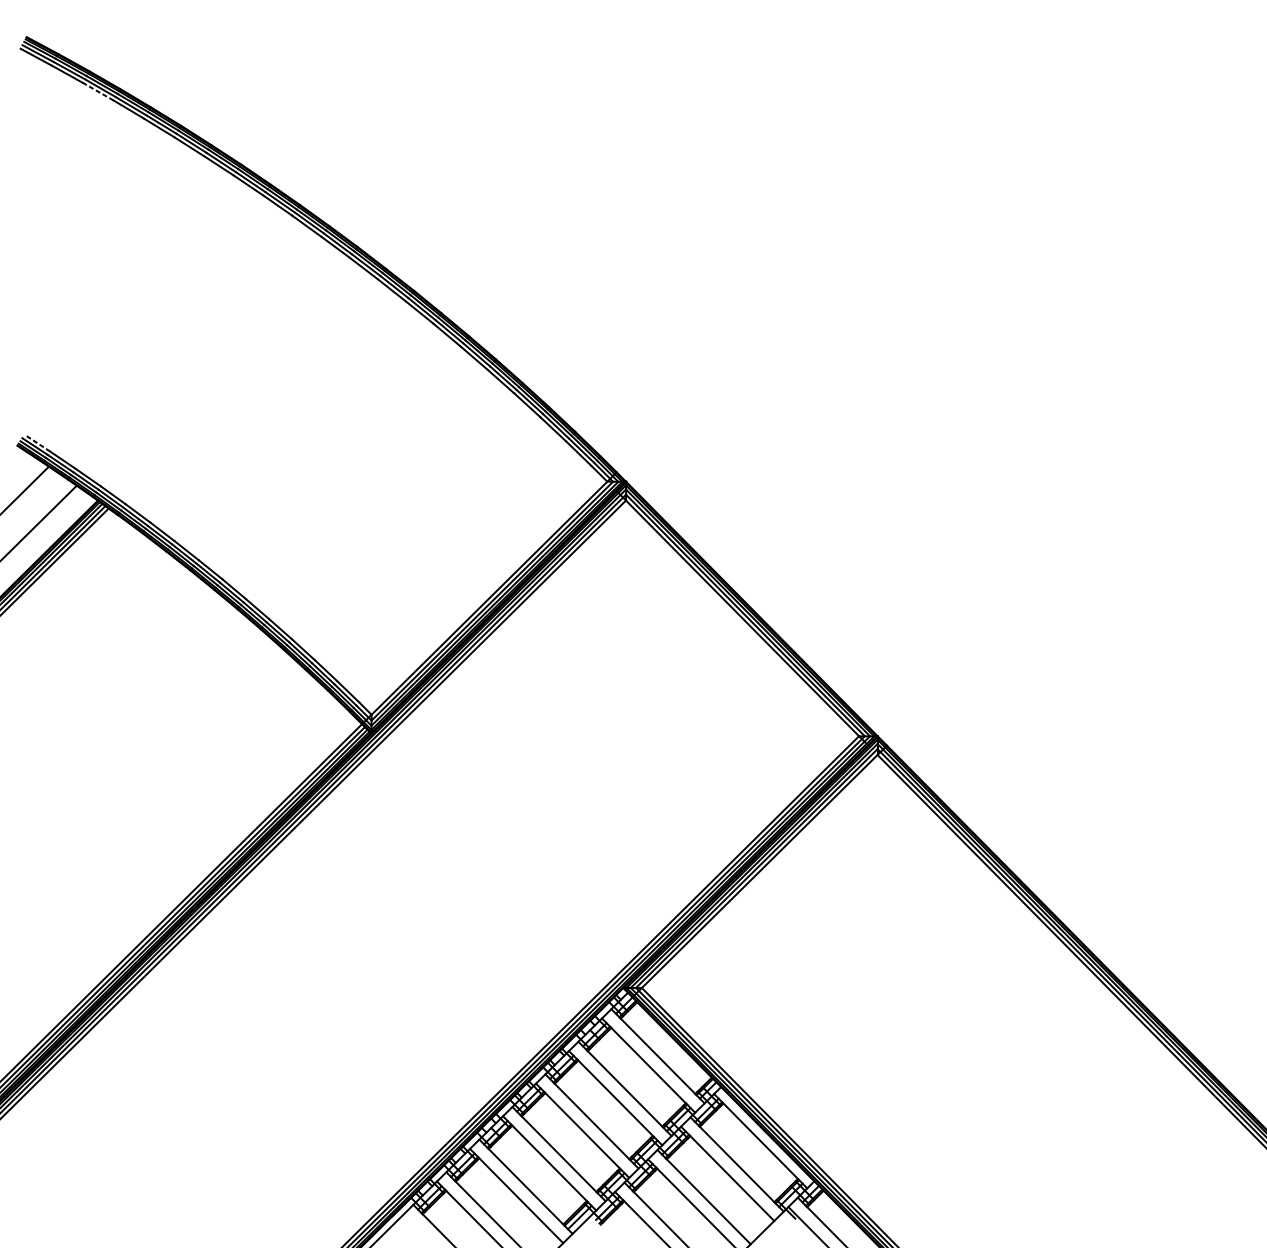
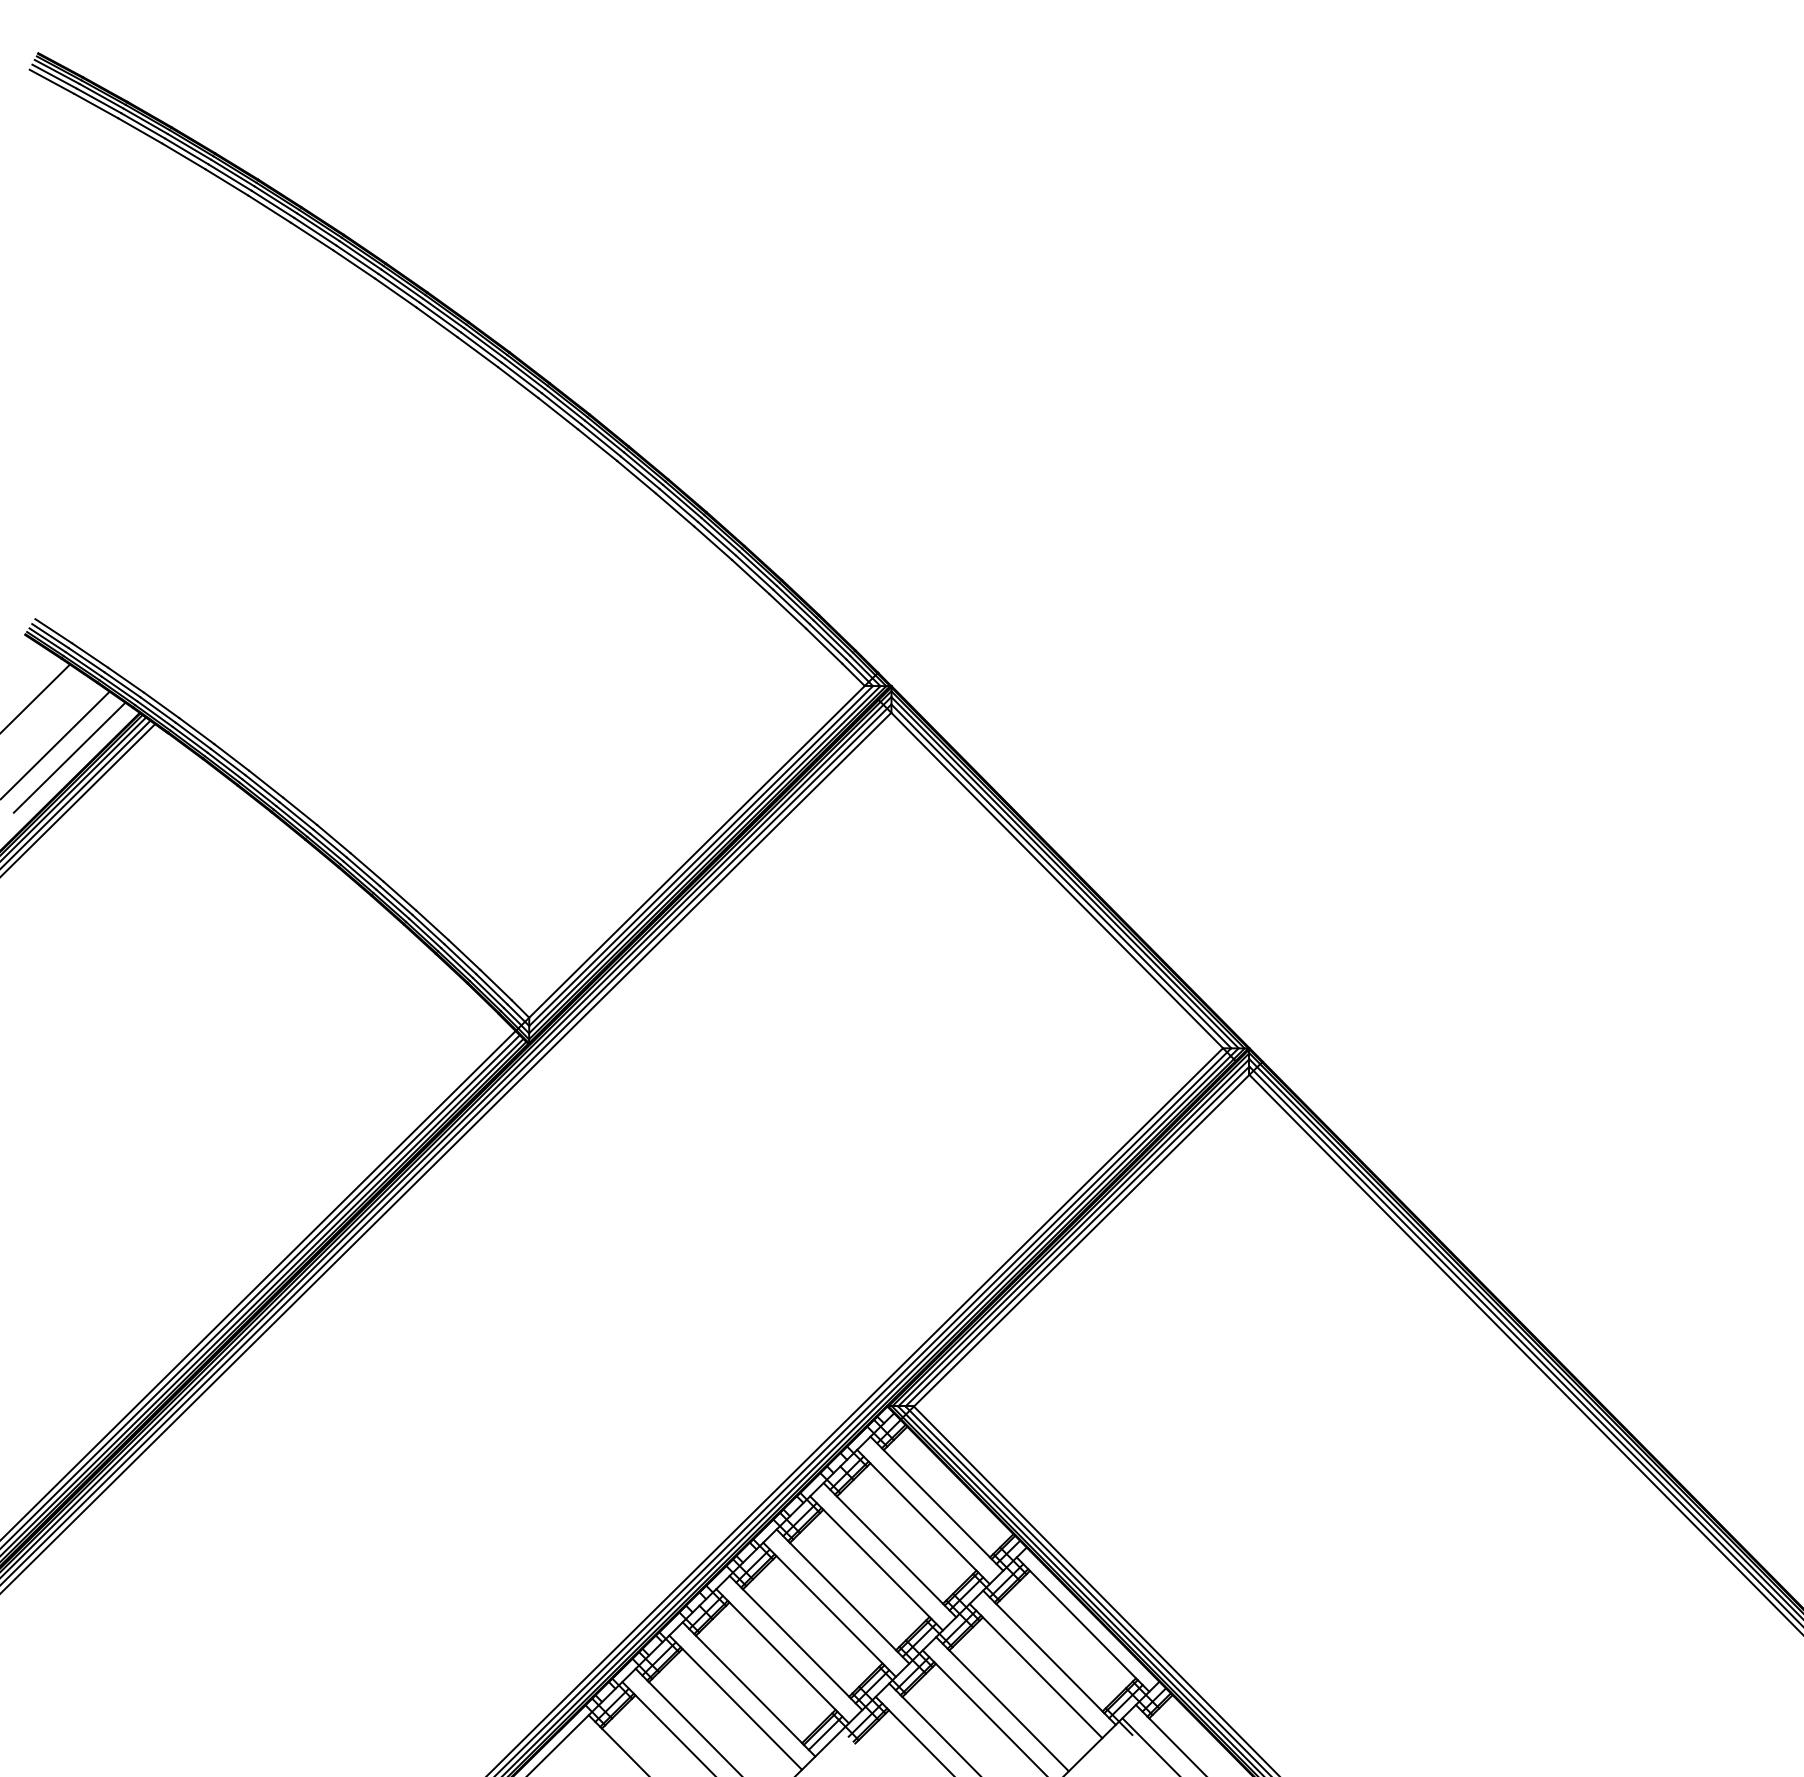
line: (97, 91) -> (139, 130), dashed -> solid
line: (37, 443) -> (53, 631), dashed -> solid
line: (48, 531) -> (69, 757), added

